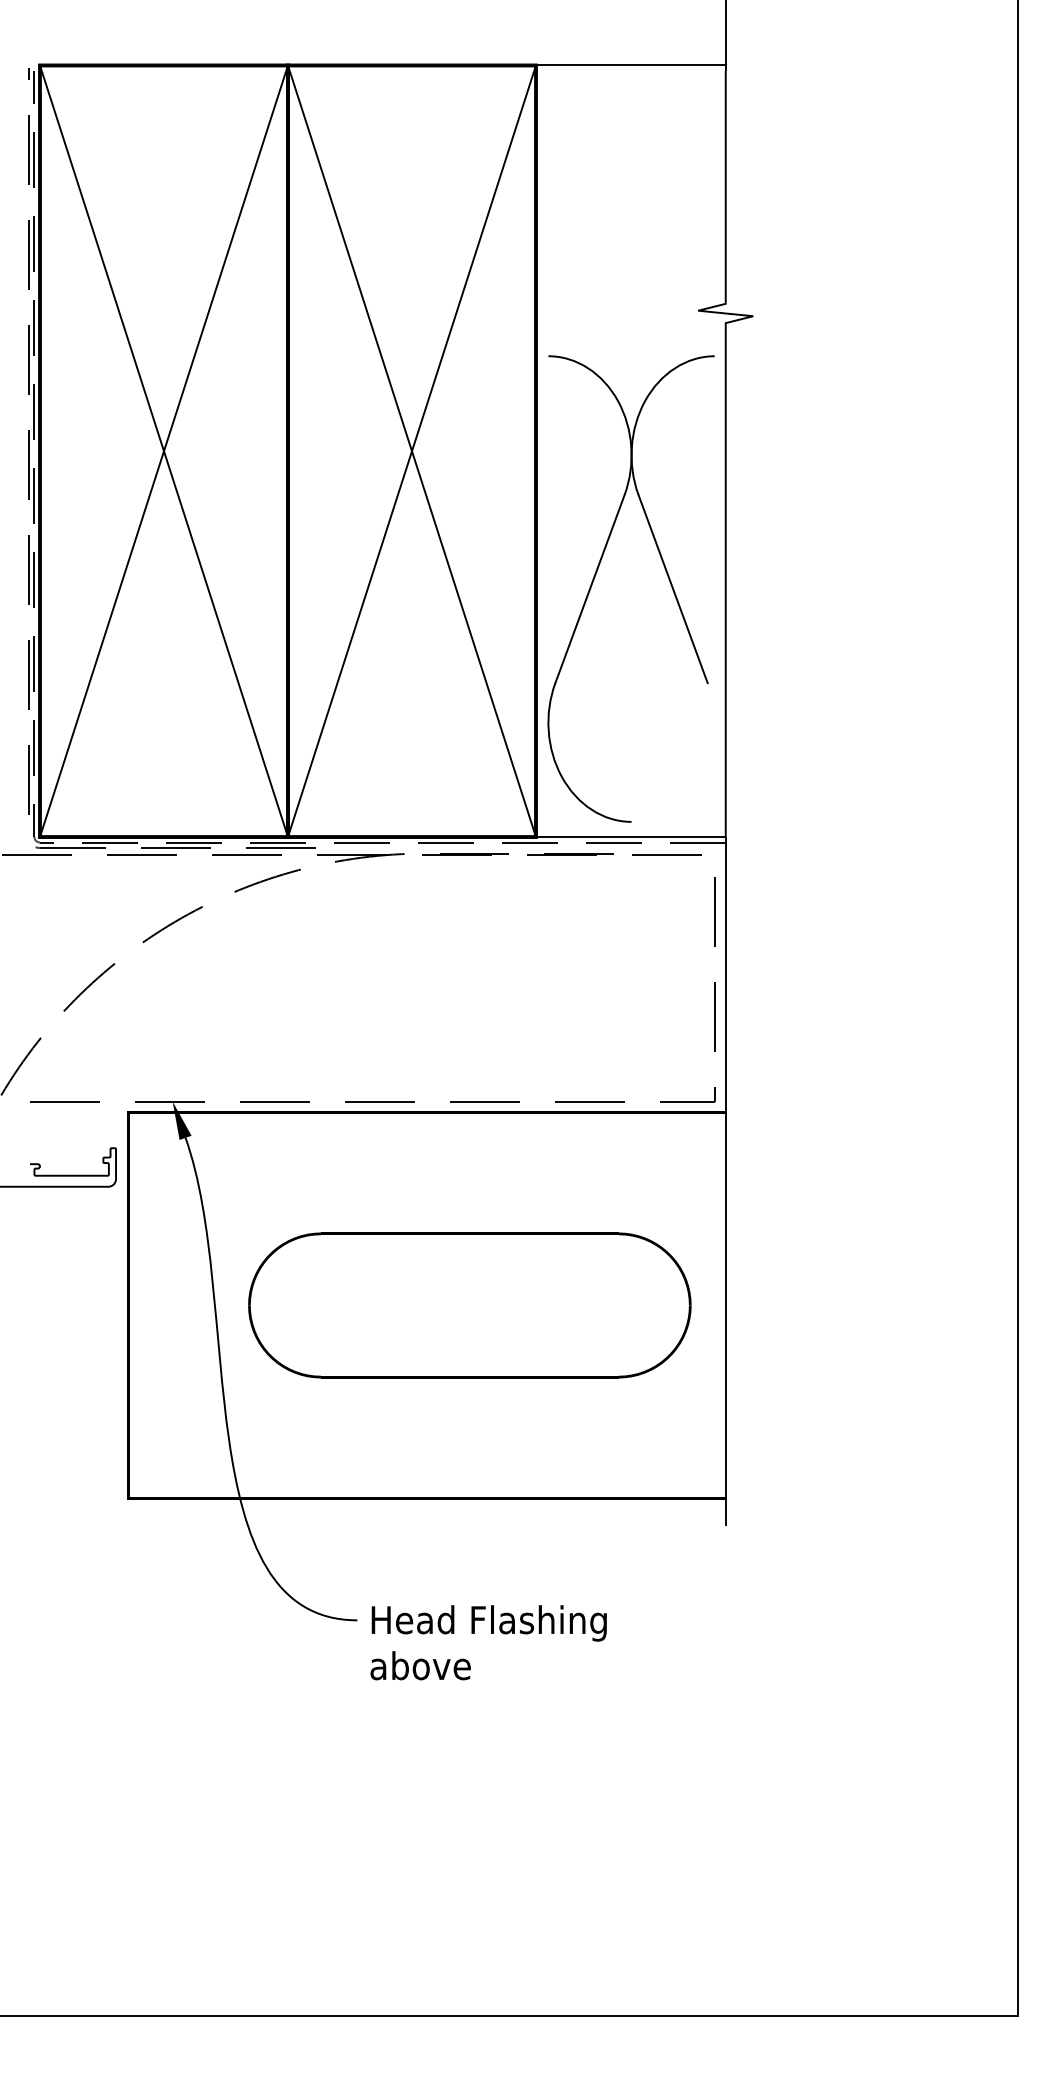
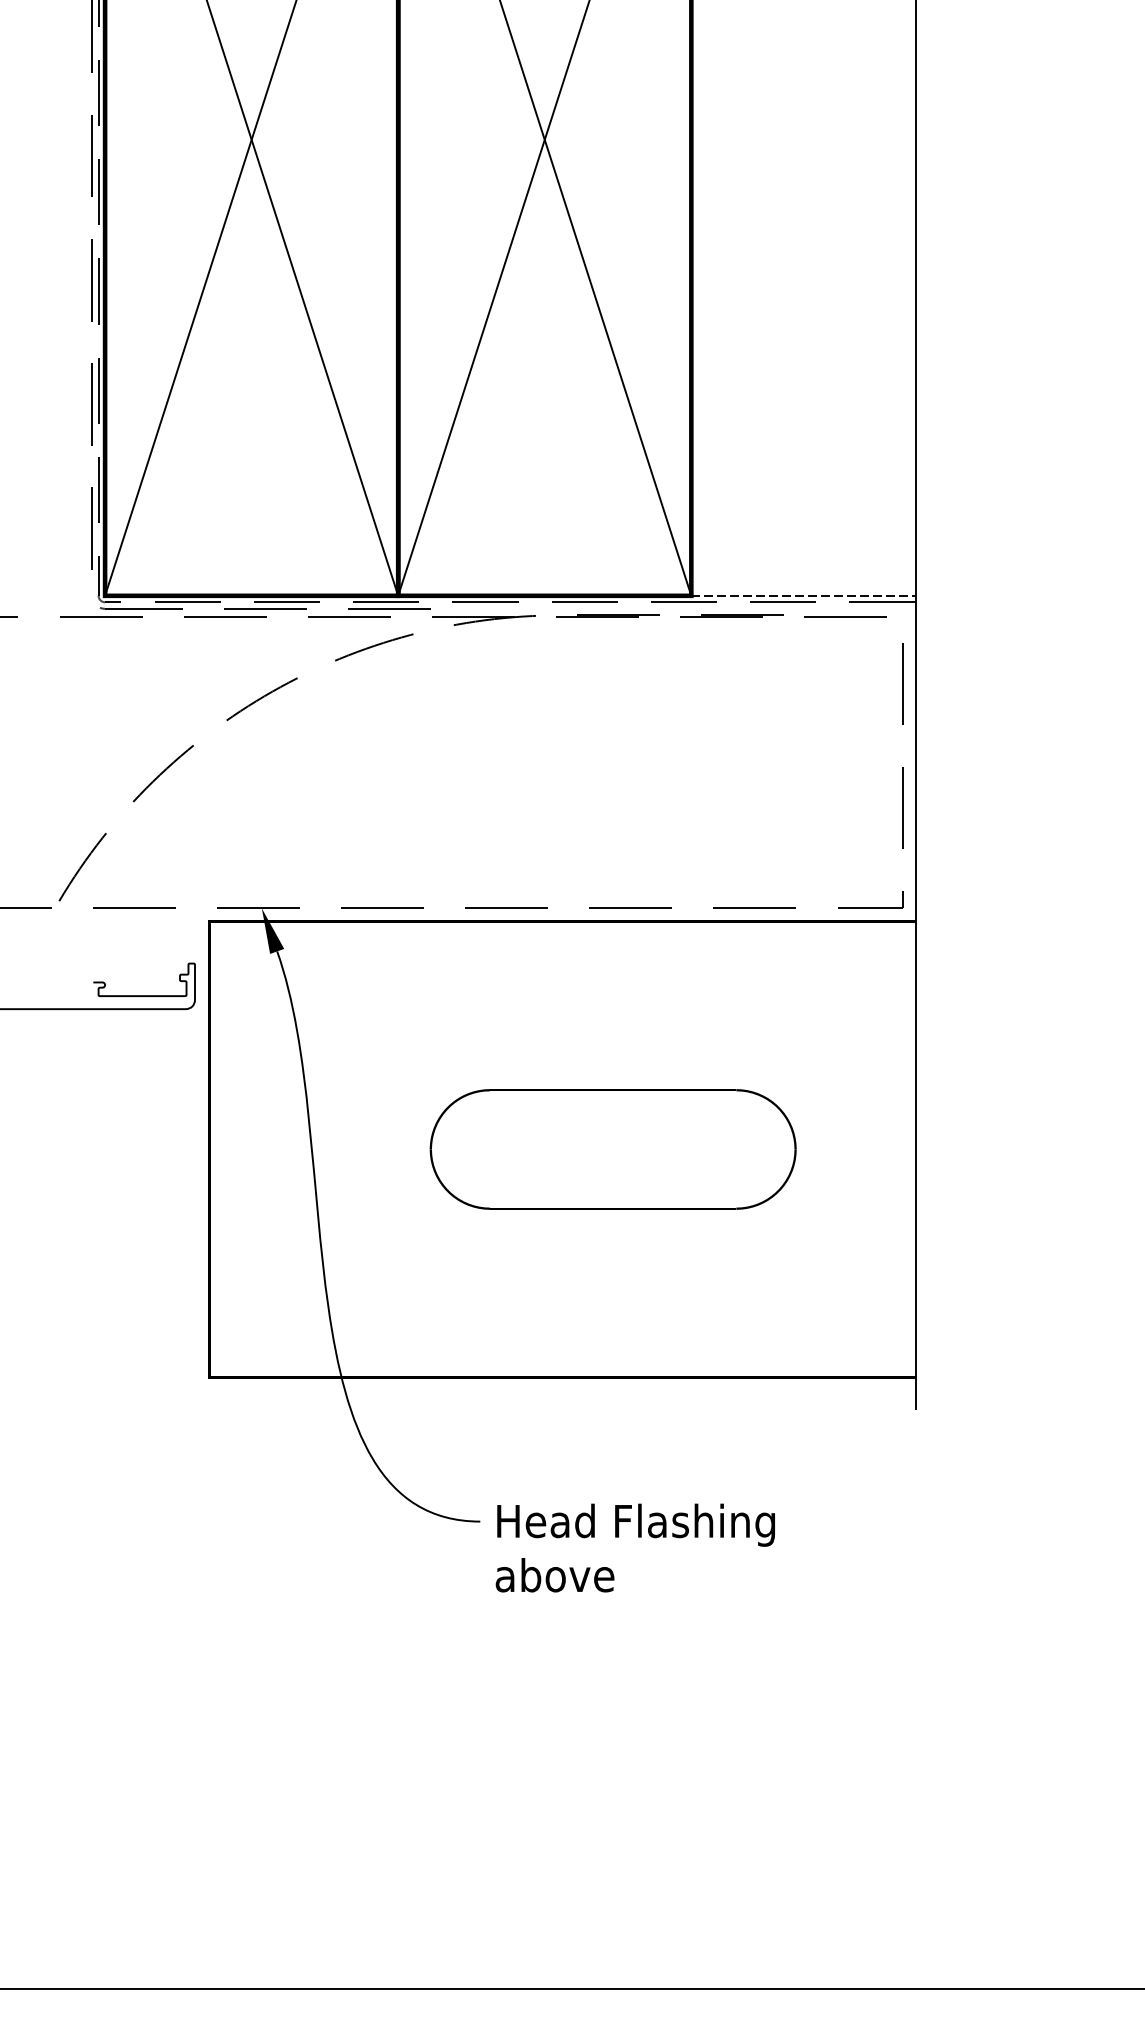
part: (597, 572) -> (764, 283), removed
line: (630, 837) -> (803, 596), solid -> dashed
part: (469, 1305) -> (612, 1149), size x0.7

